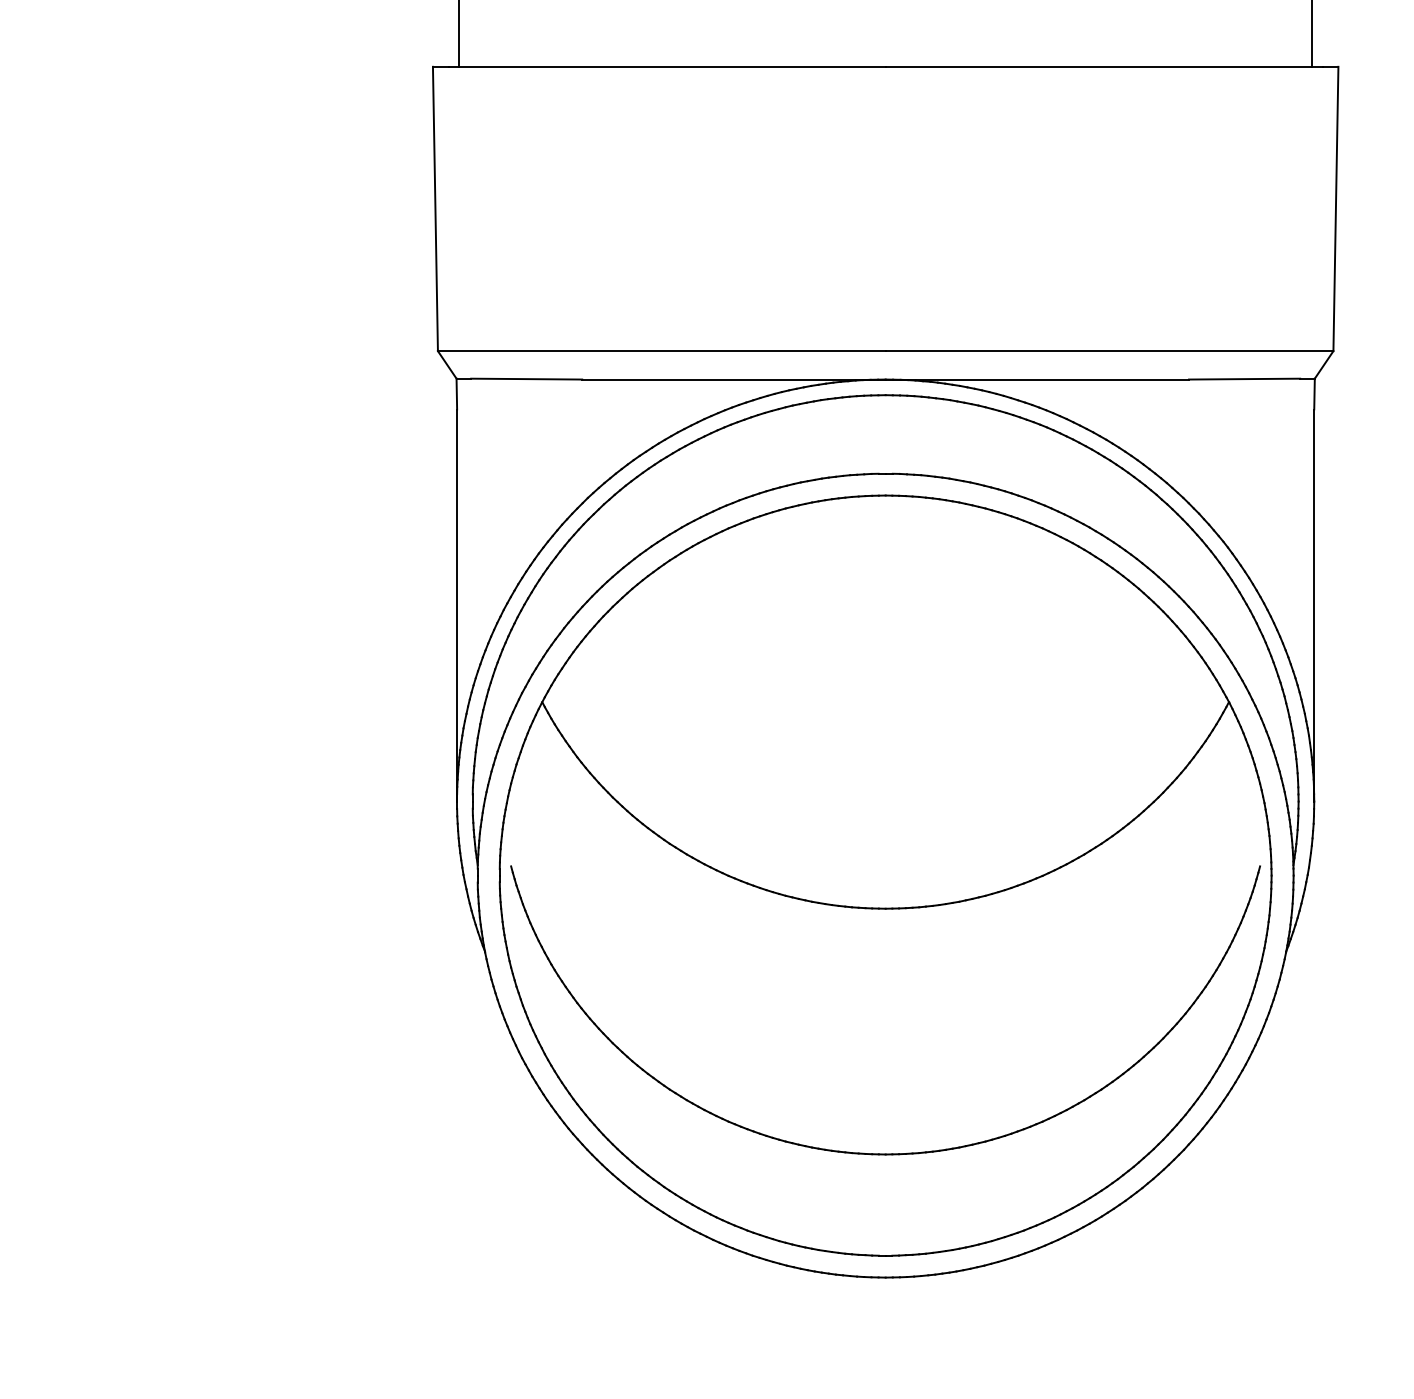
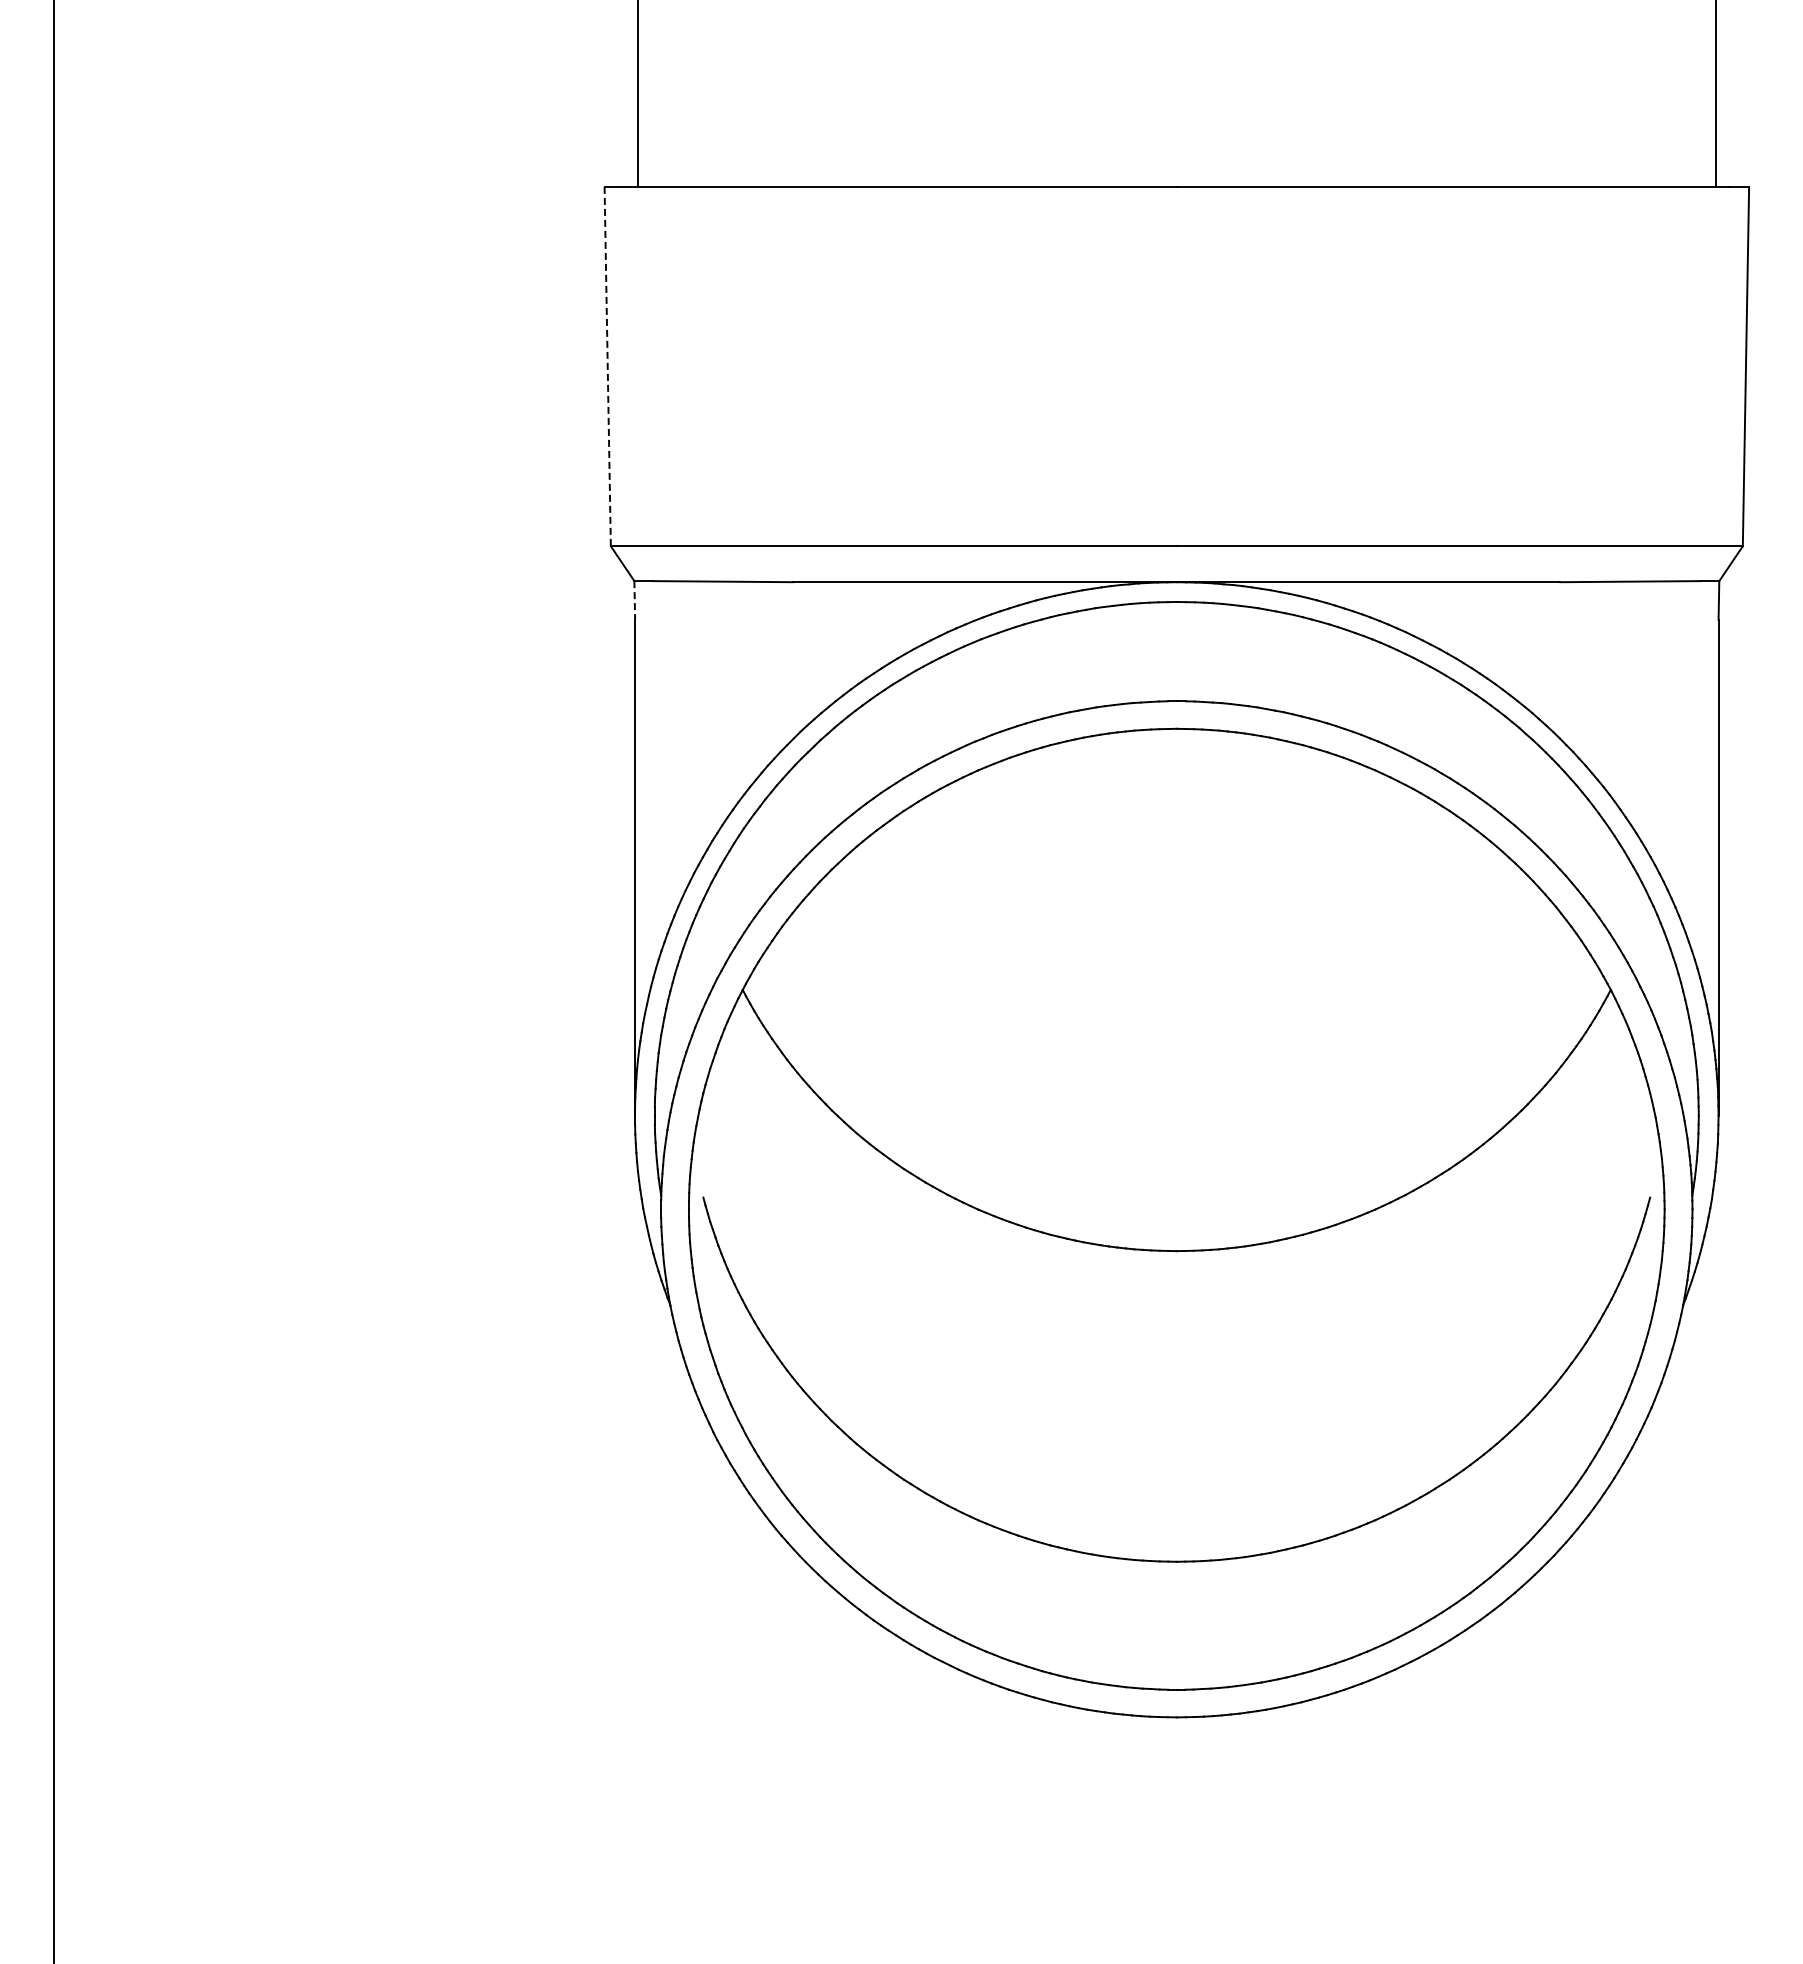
line: (435, 208) -> (607, 366), solid -> dashed
line: (456, 394) -> (634, 601), solid -> dashed

